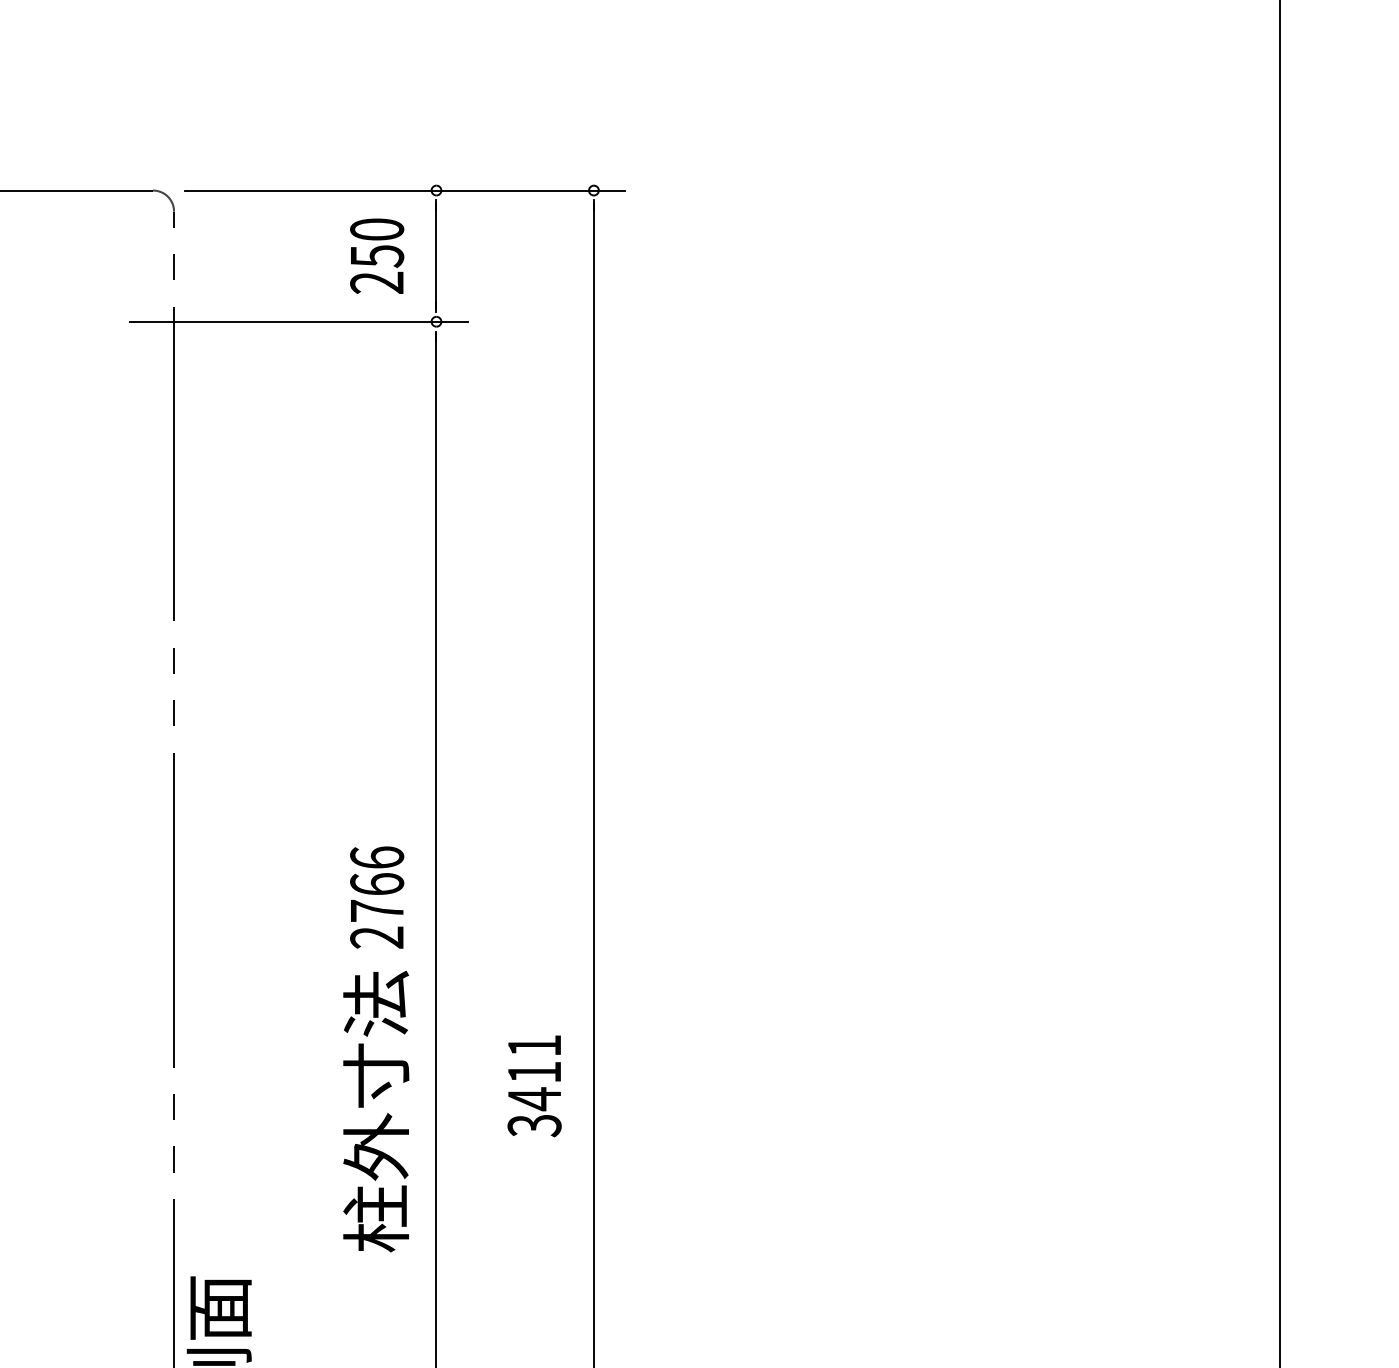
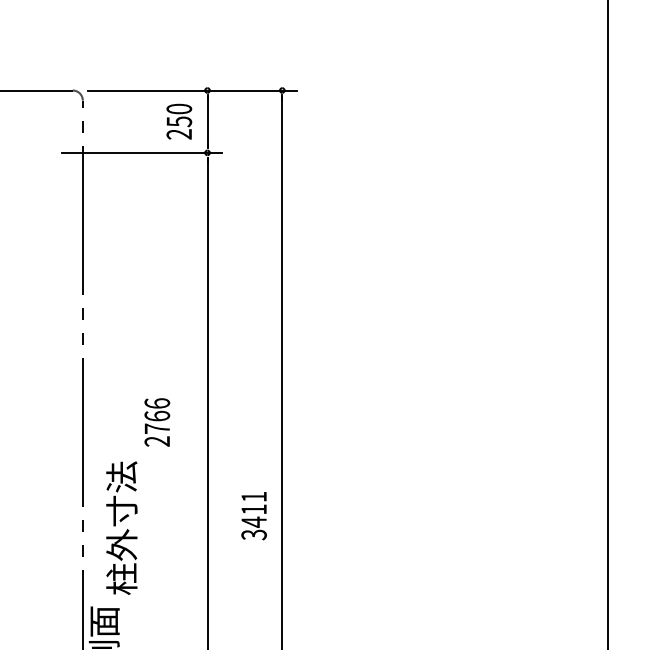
text: (377, 897) -> (157, 422), moved
text: (375, 1110) -> (121, 527), moved

